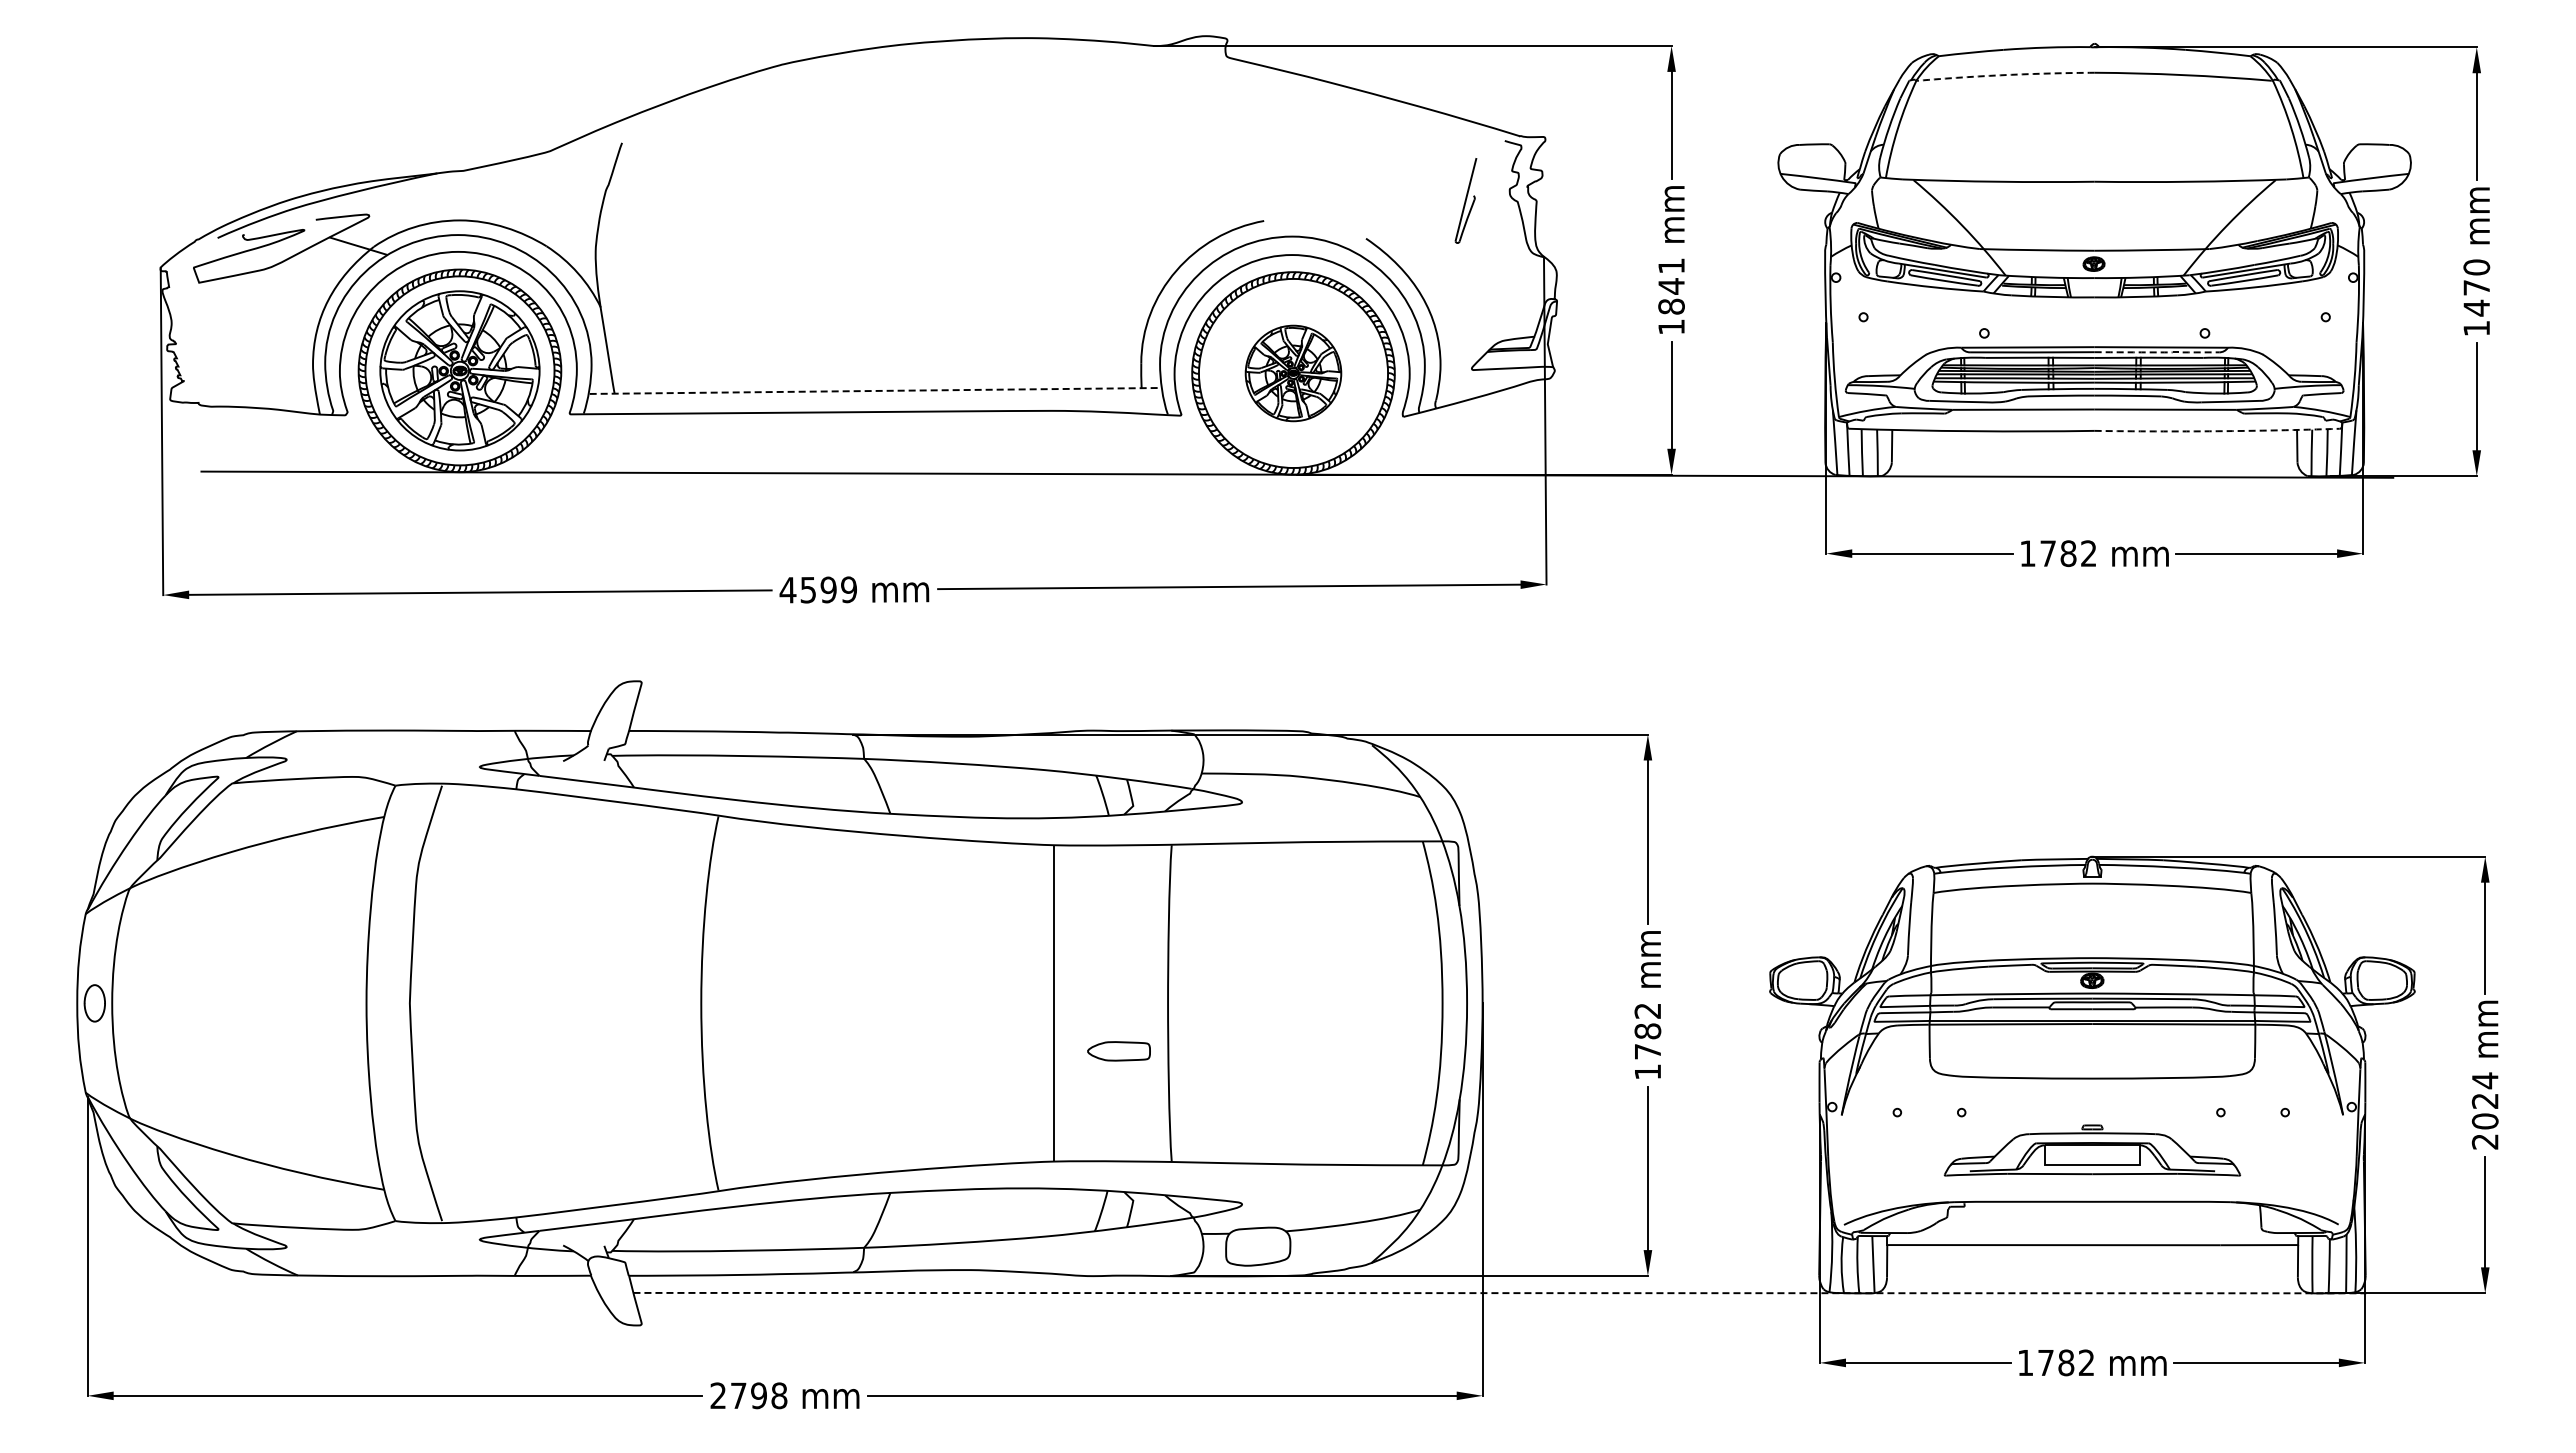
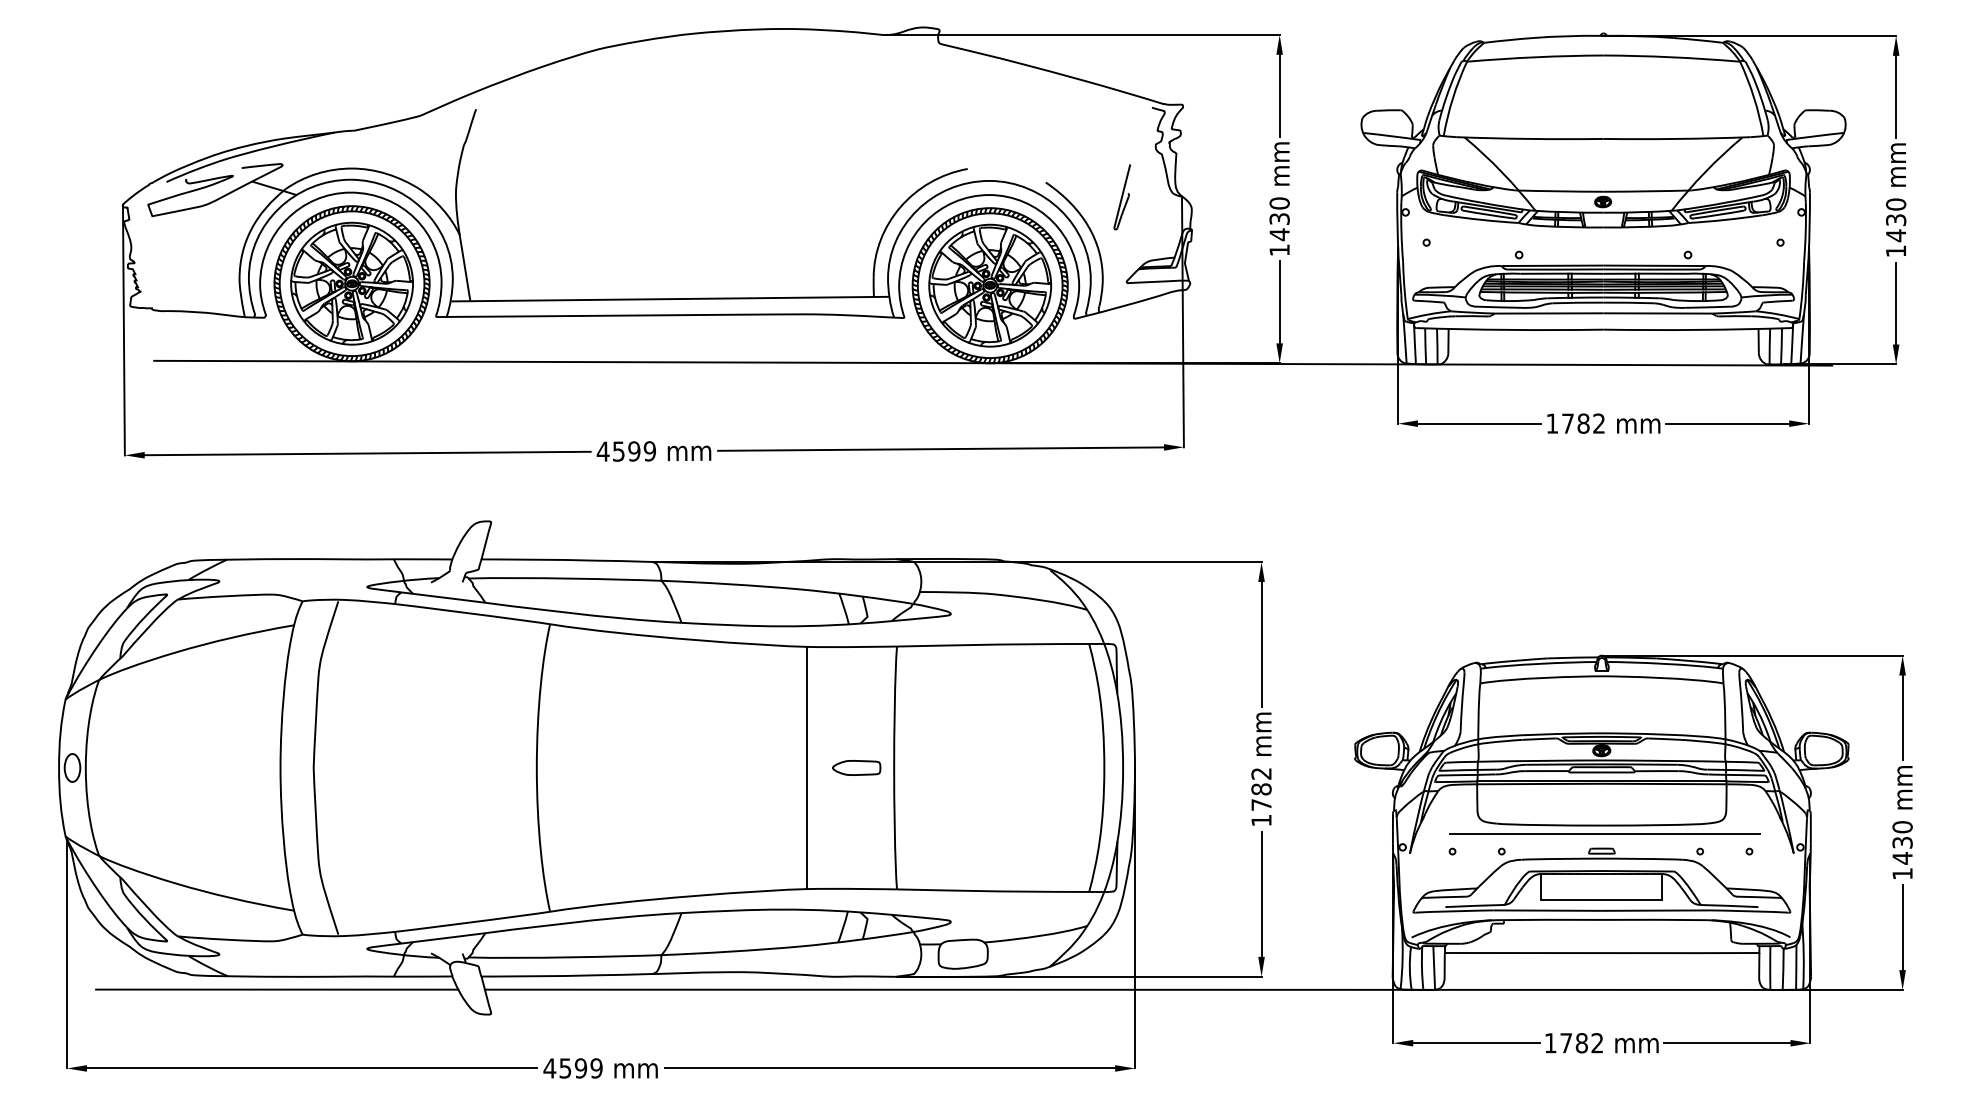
arc: (2006, 75) -> (1536, 57), dashed -> solid
part: (1465, 200) -> (1121, 196), moved
text: (1671, 286) -> (1279, 219), 1841 -> 1430
text: (2476, 287) -> (1895, 219), 1470 -> 1430
arc: (2156, 352) -> (1650, 269), dashed -> solid
part: (1293, 373) -> (990, 285), size x1.67
line: (875, 390) -> (670, 298), dashed -> solid
arc: (2217, 431) -> (1697, 330), dashed -> solid
part: (1118, 1051) -> (856, 768), moved
line: (2095, 1090) -> (1604, 834), added
text: (2484, 1110) -> (1902, 849), 2024 -> 1430
part: (2092, 1150) -> (1601, 880), size x1.67
line: (361, 1292) -> (276, 989), added
line: (1500, 1293) -> (1148, 990), dashed -> solid
text: (748, 1395) -> (572, 1068), 2798 -> 4599

